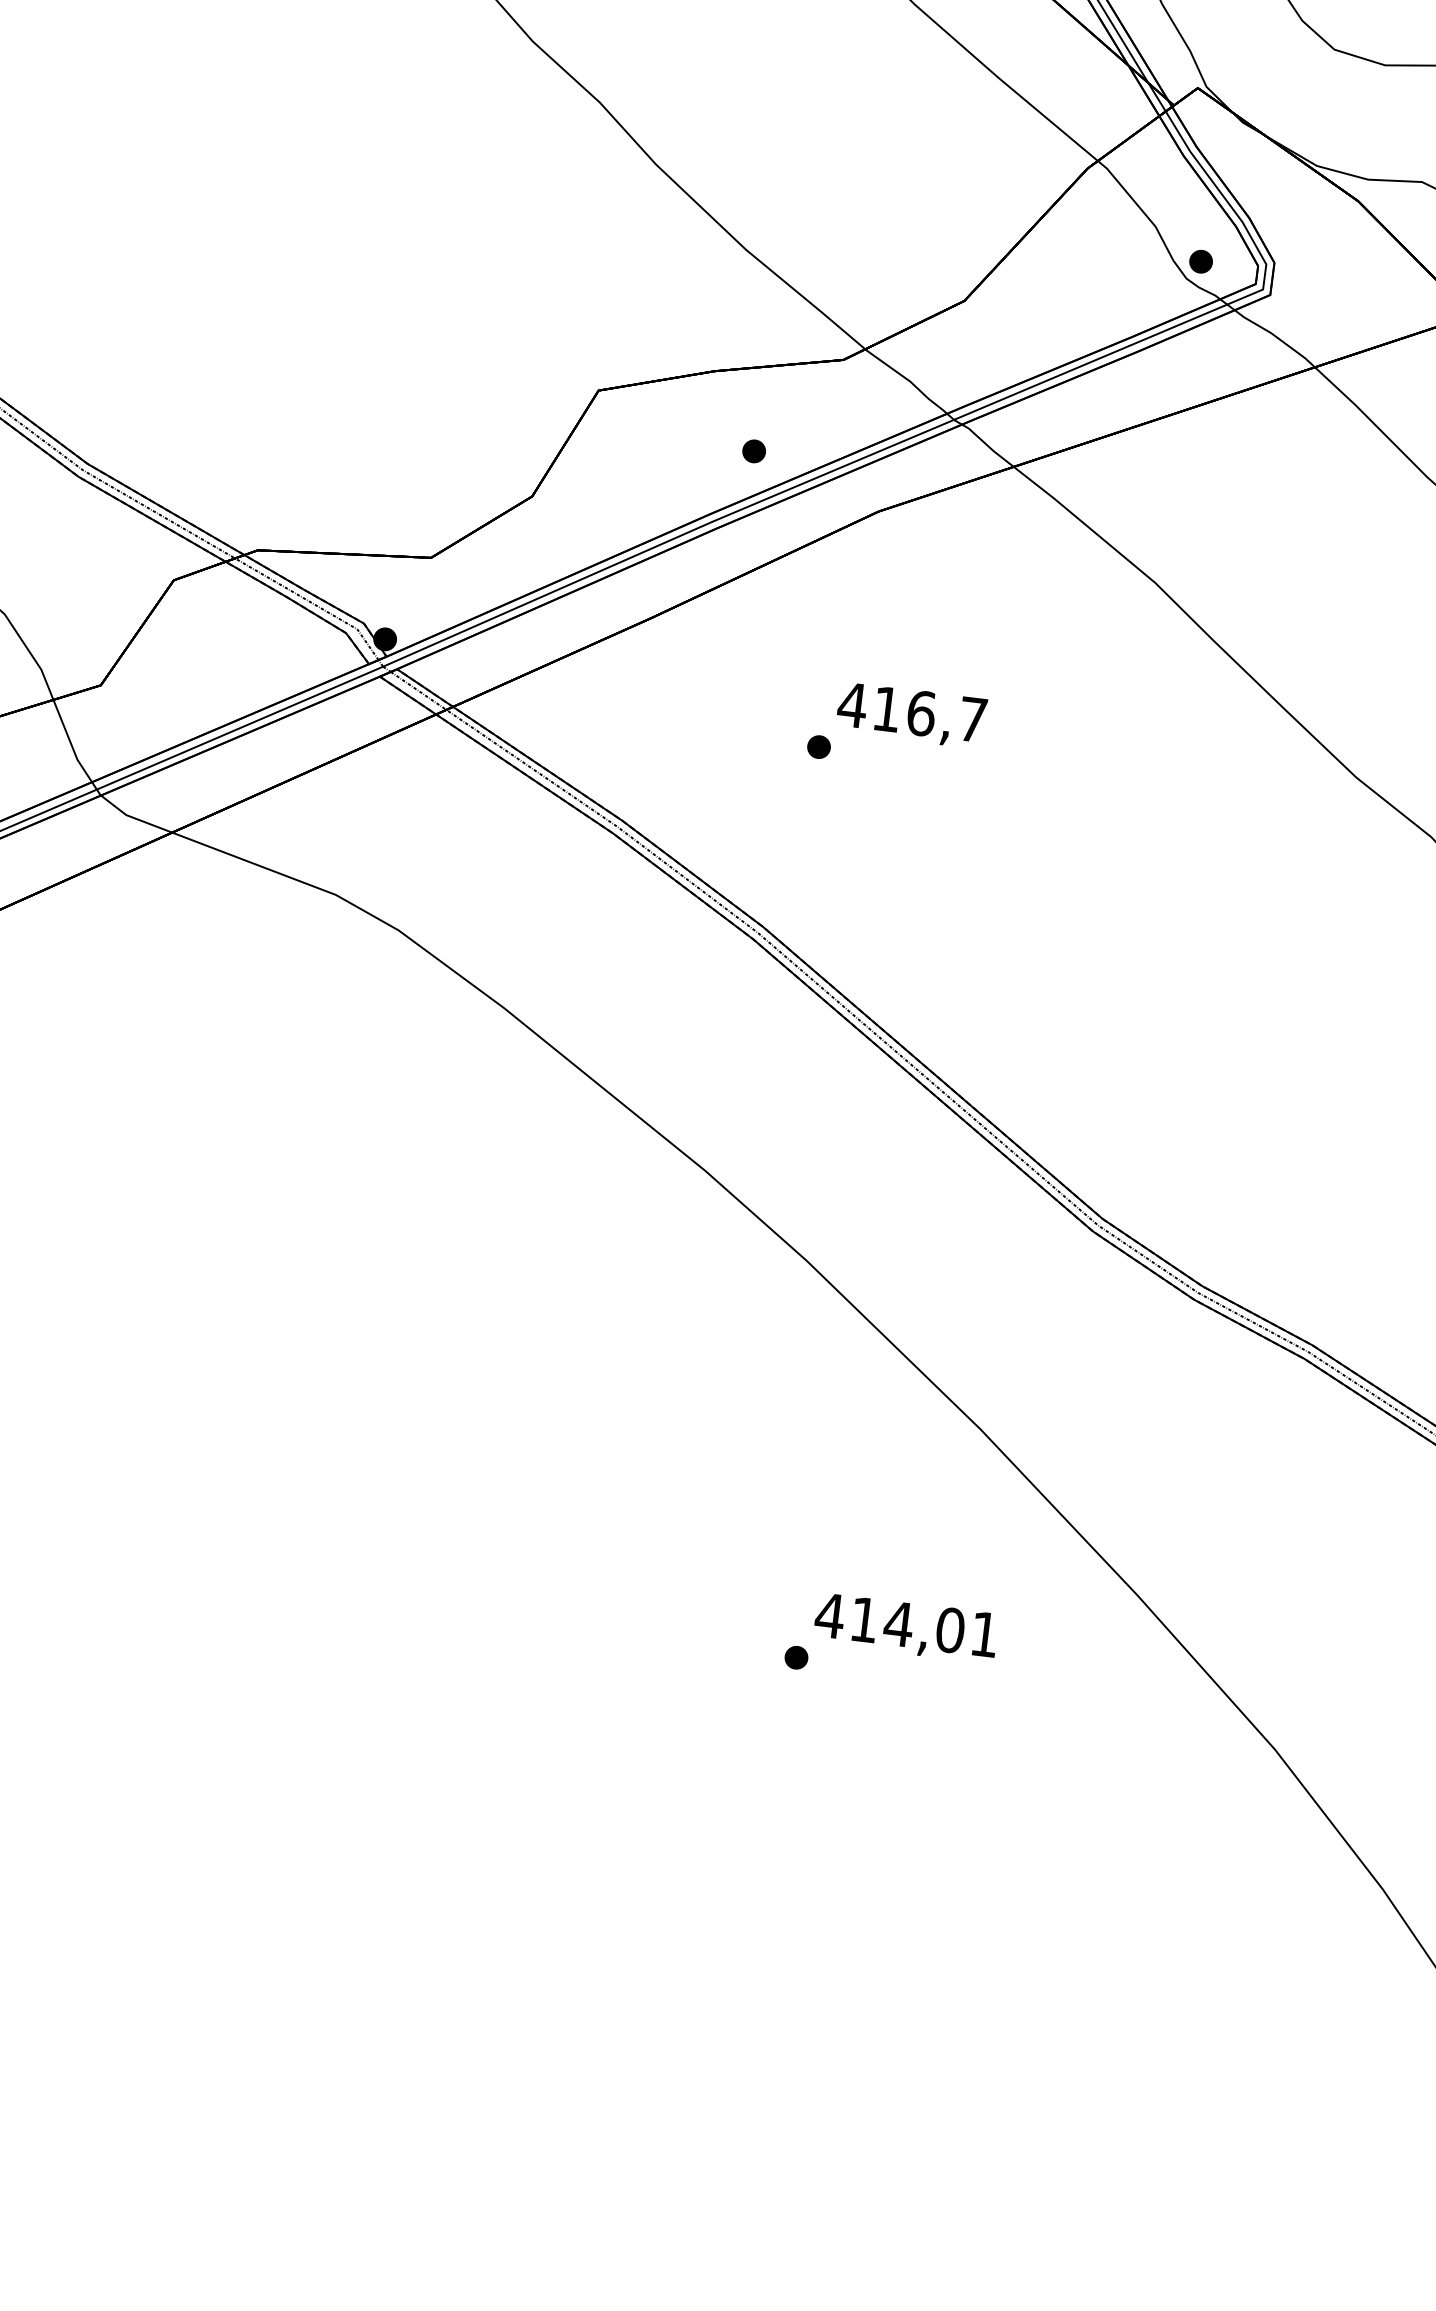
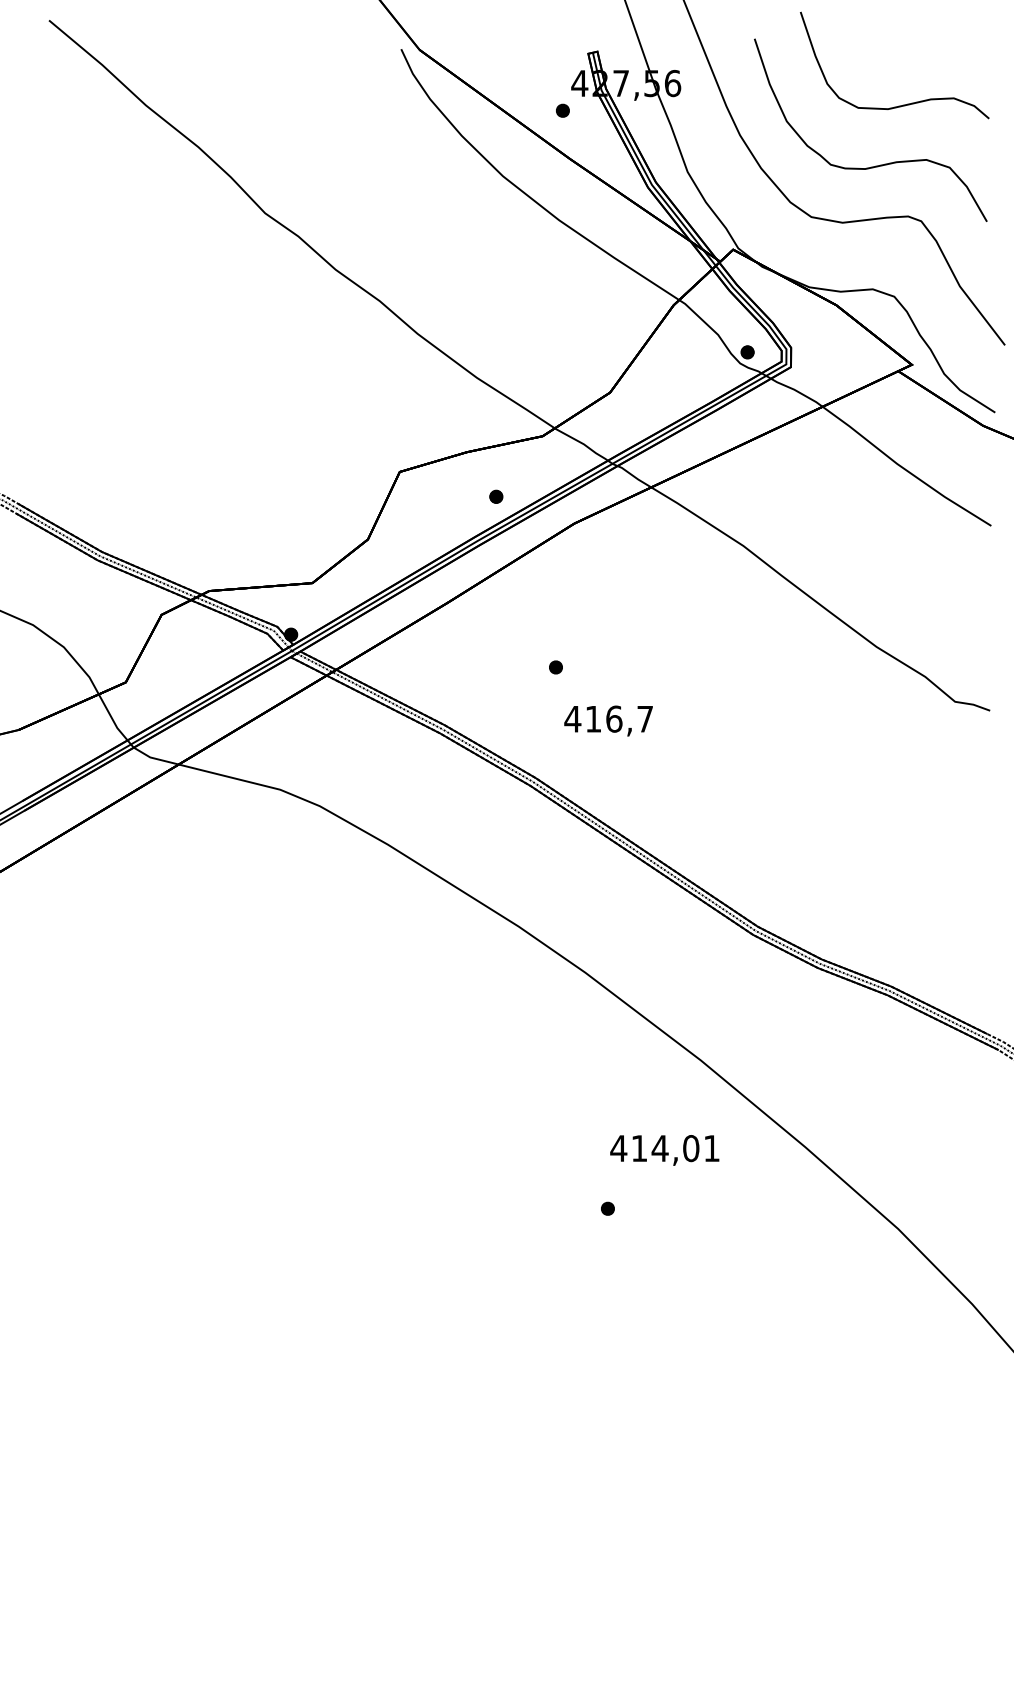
text: (911, 714) -> (608, 720), moved
text: (905, 1628) -> (664, 1150), moved

